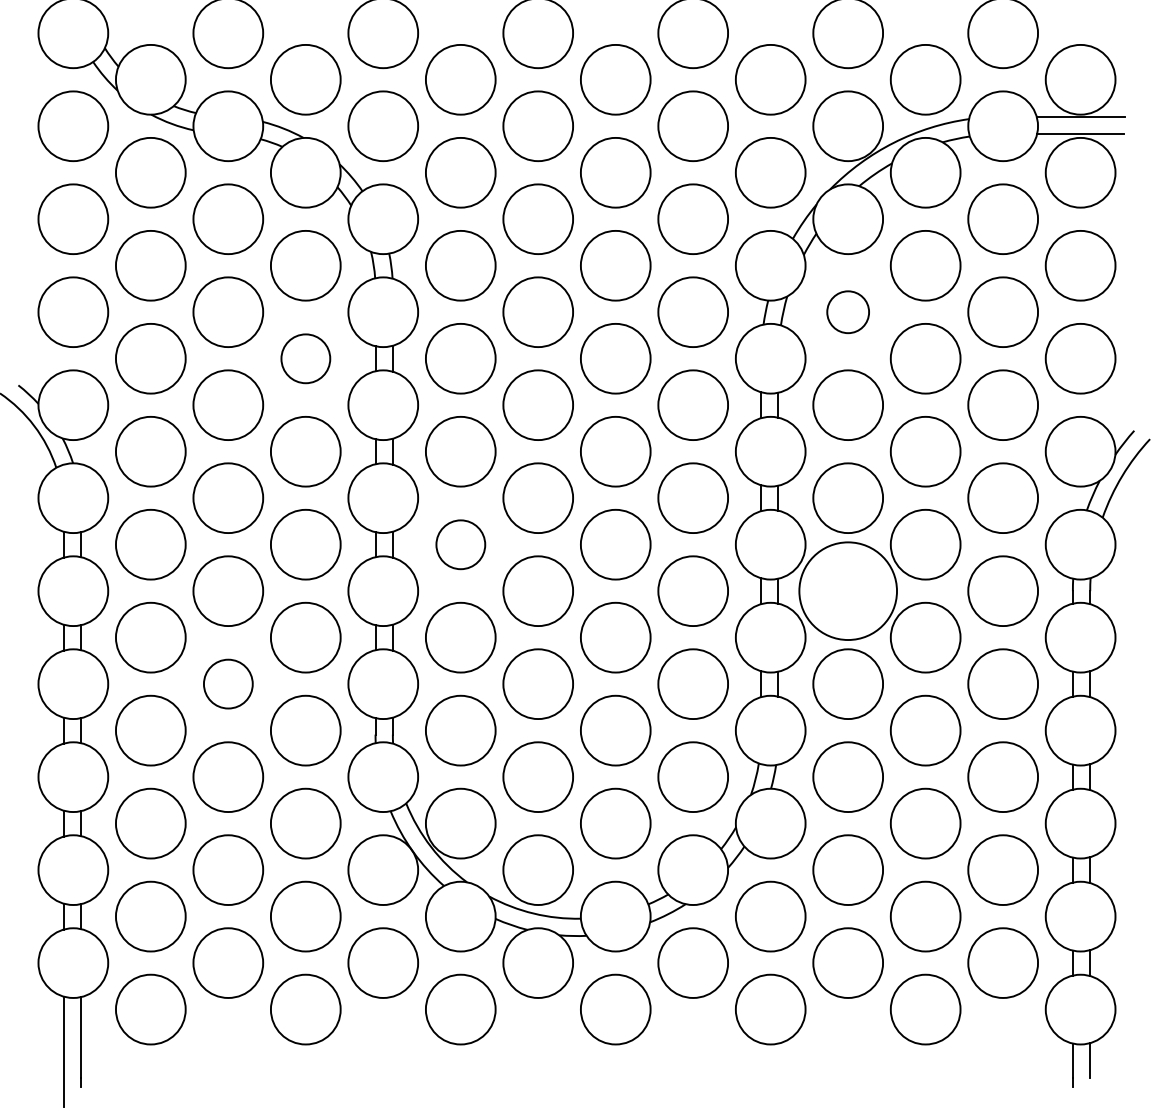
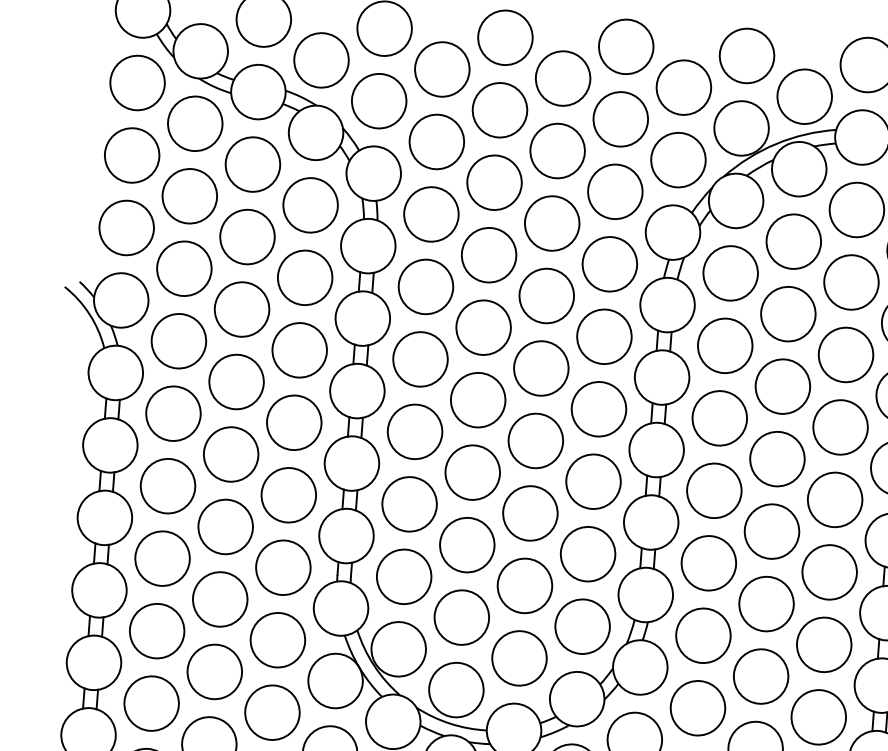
circle: (848, 312) -> (730, 273), size x1.67
circle: (305, 358) -> (304, 277), size x1.43
circle: (460, 544) -> (414, 431), size x1.43
circle: (848, 591) -> (714, 491), size x0.71
circle: (228, 683) -> (225, 526), size x1.43

